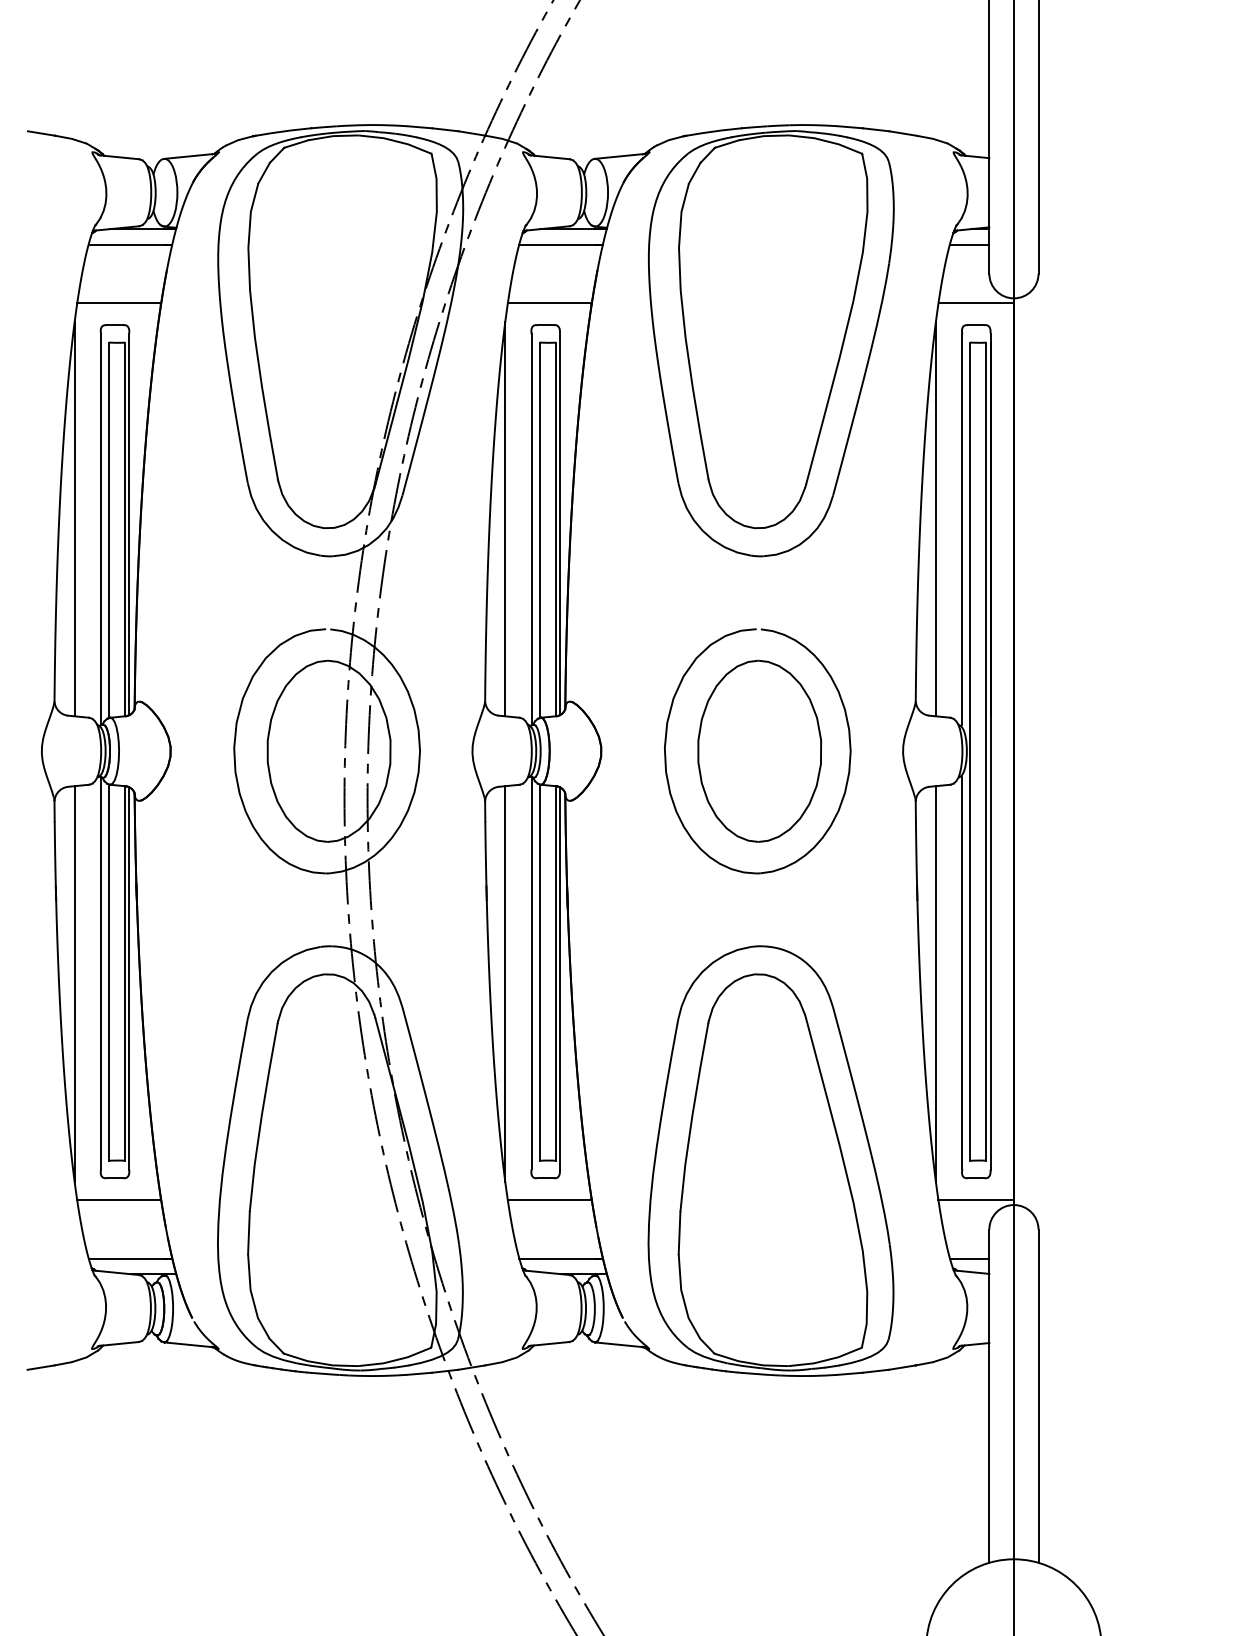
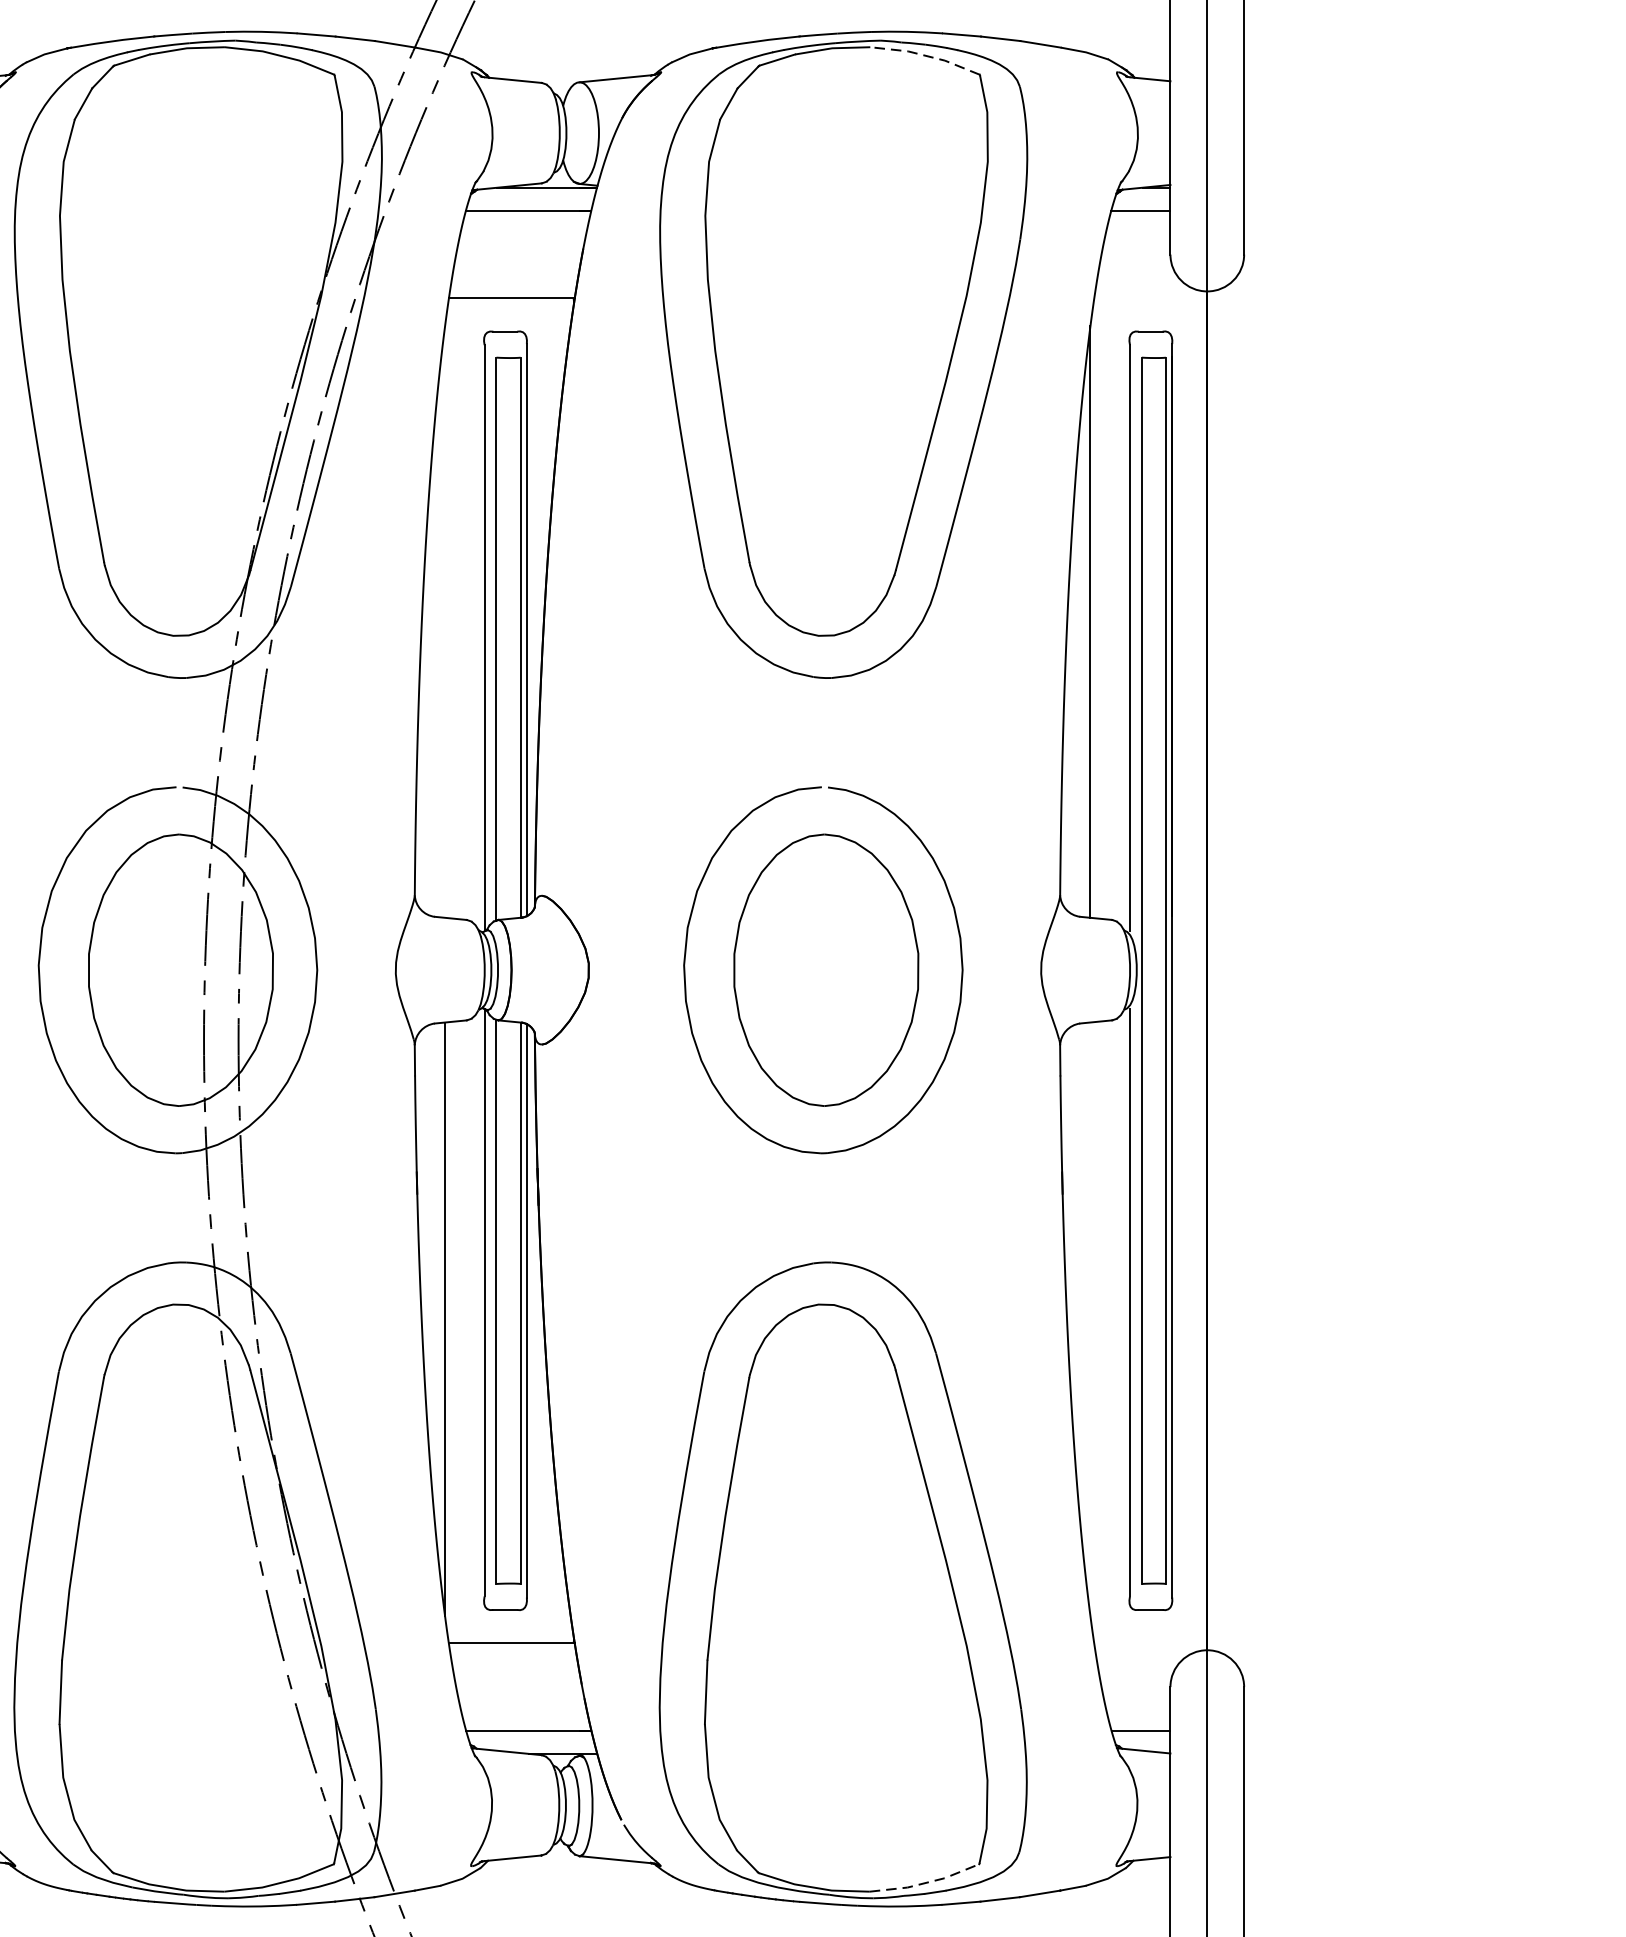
line: (826, 141) -> (926, 56), solid -> dashed
line: (975, 302) -> (1149, 297), removed
line: (505, 518) -> (445, 621), removed
line: (935, 984) -> (1089, 1319), removed
line: (975, 1200) -> (1149, 1643), removed
line: (826, 1360) -> (926, 1883), solid -> dashed

